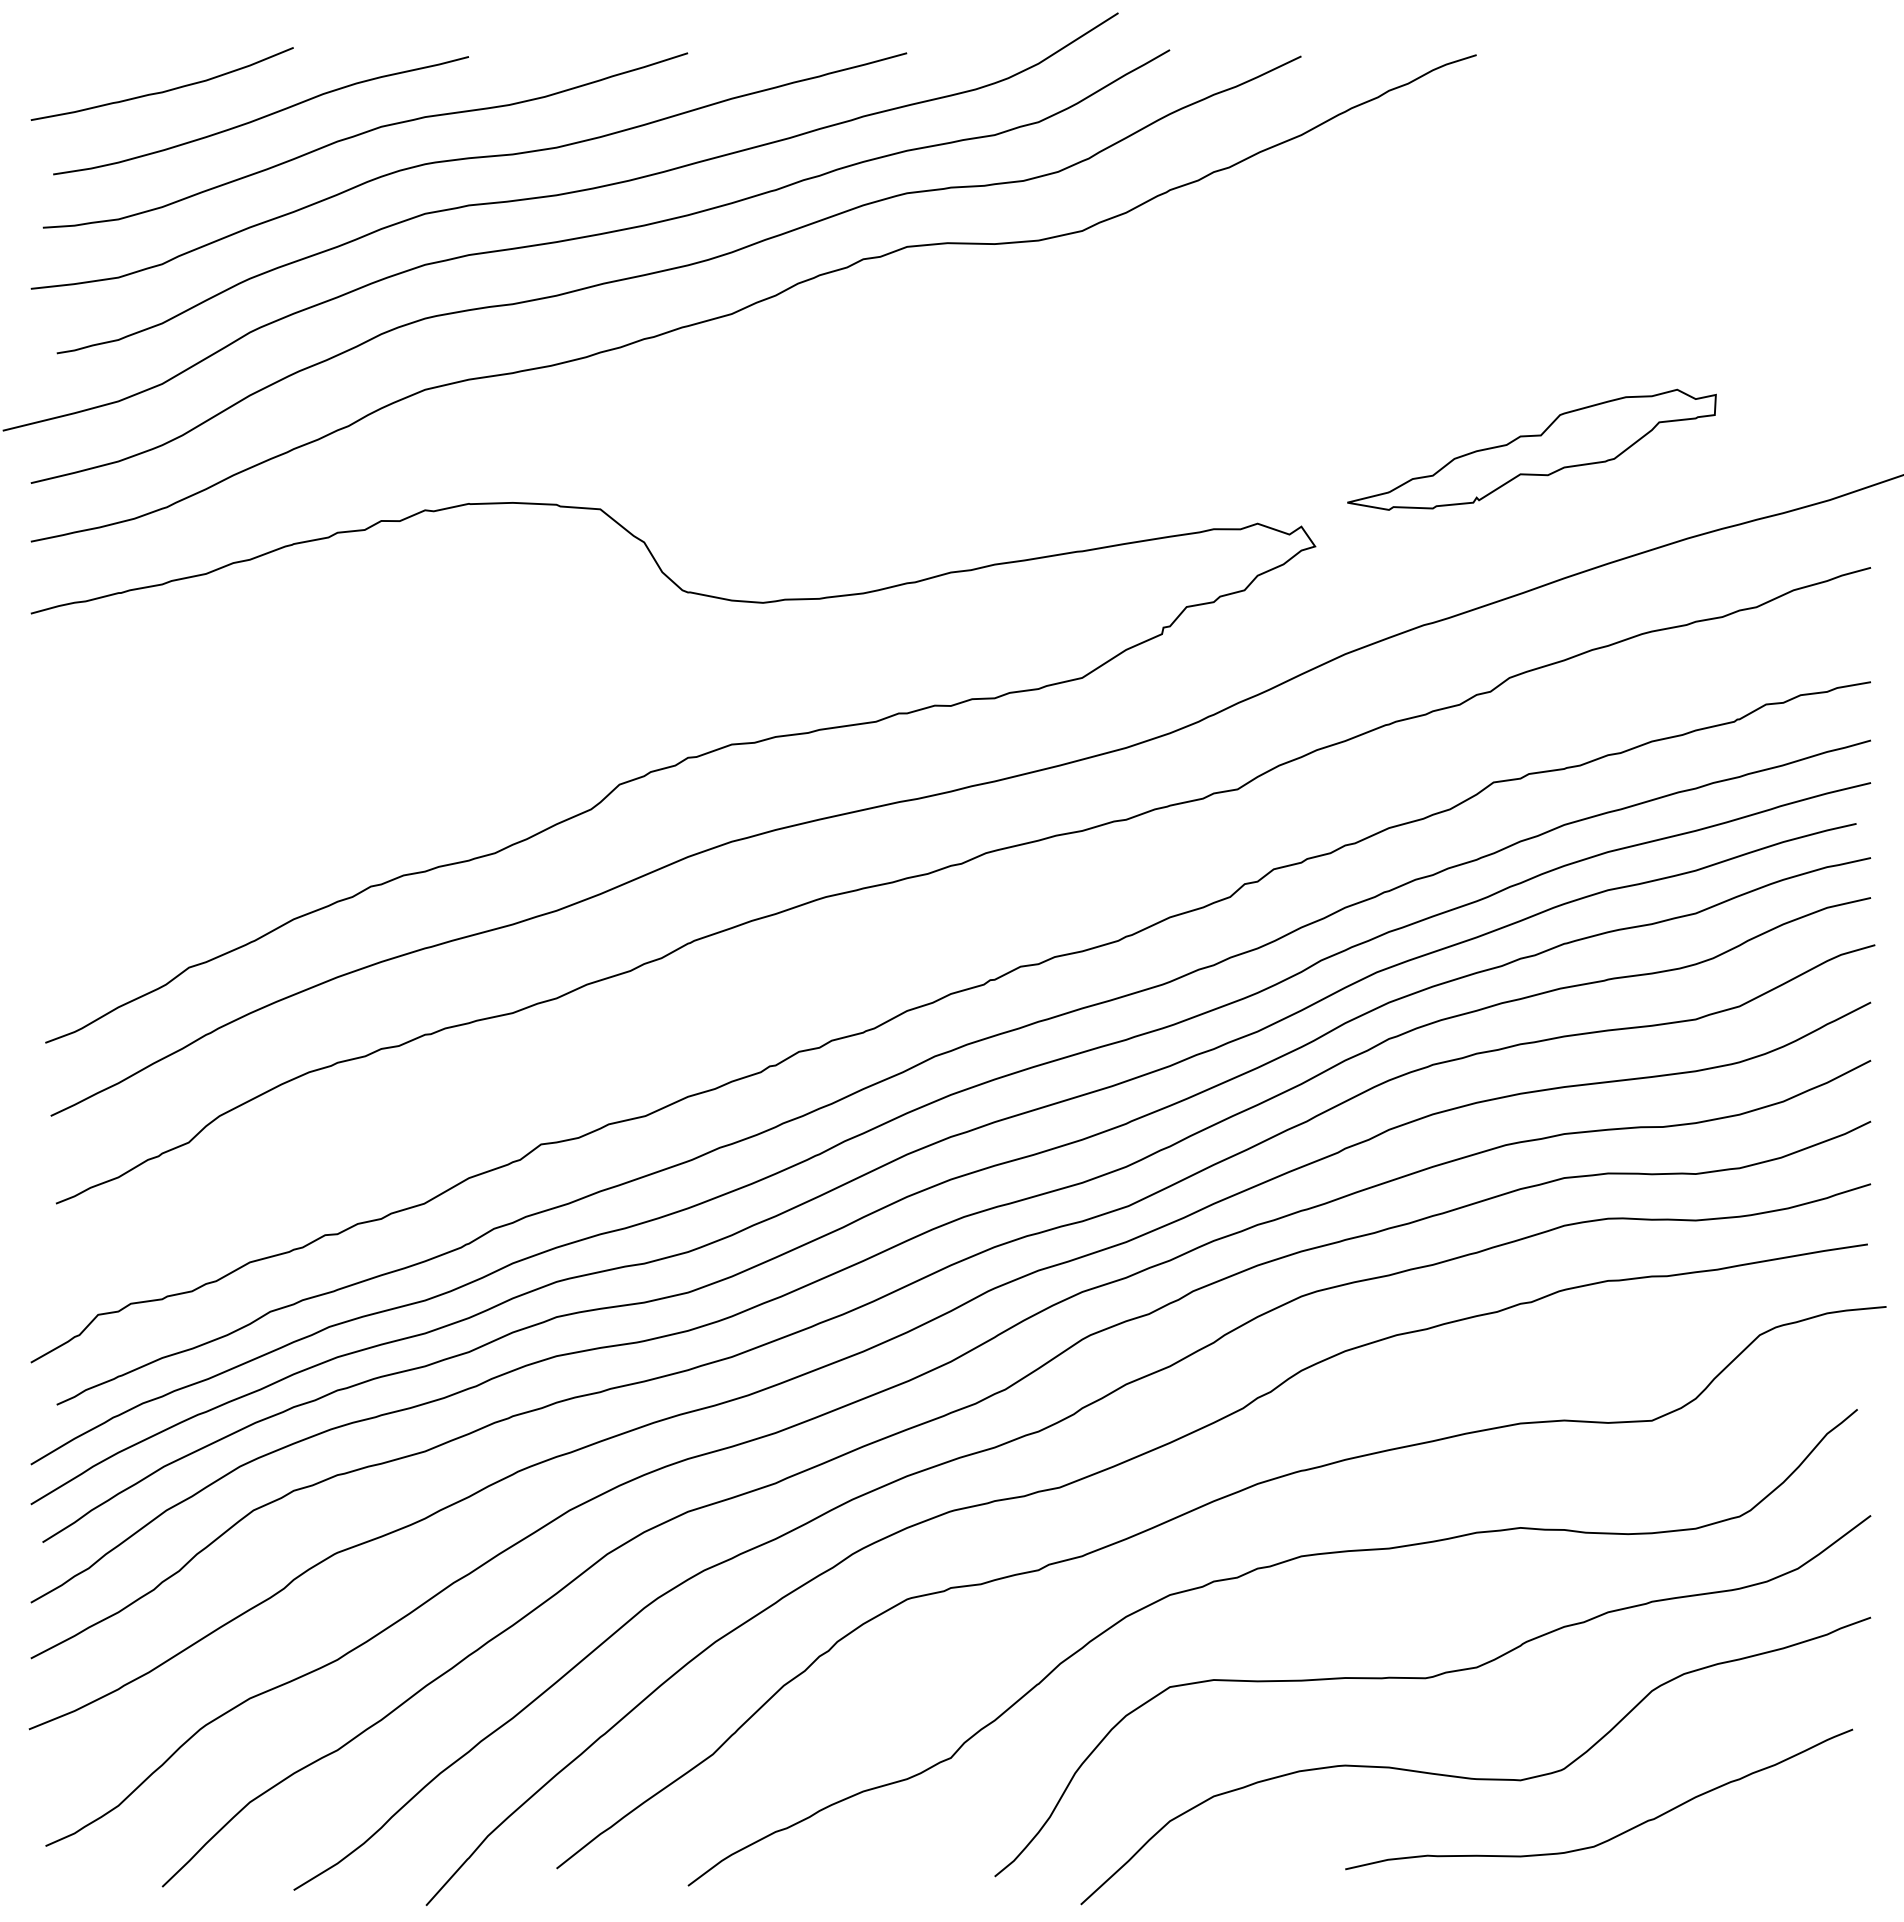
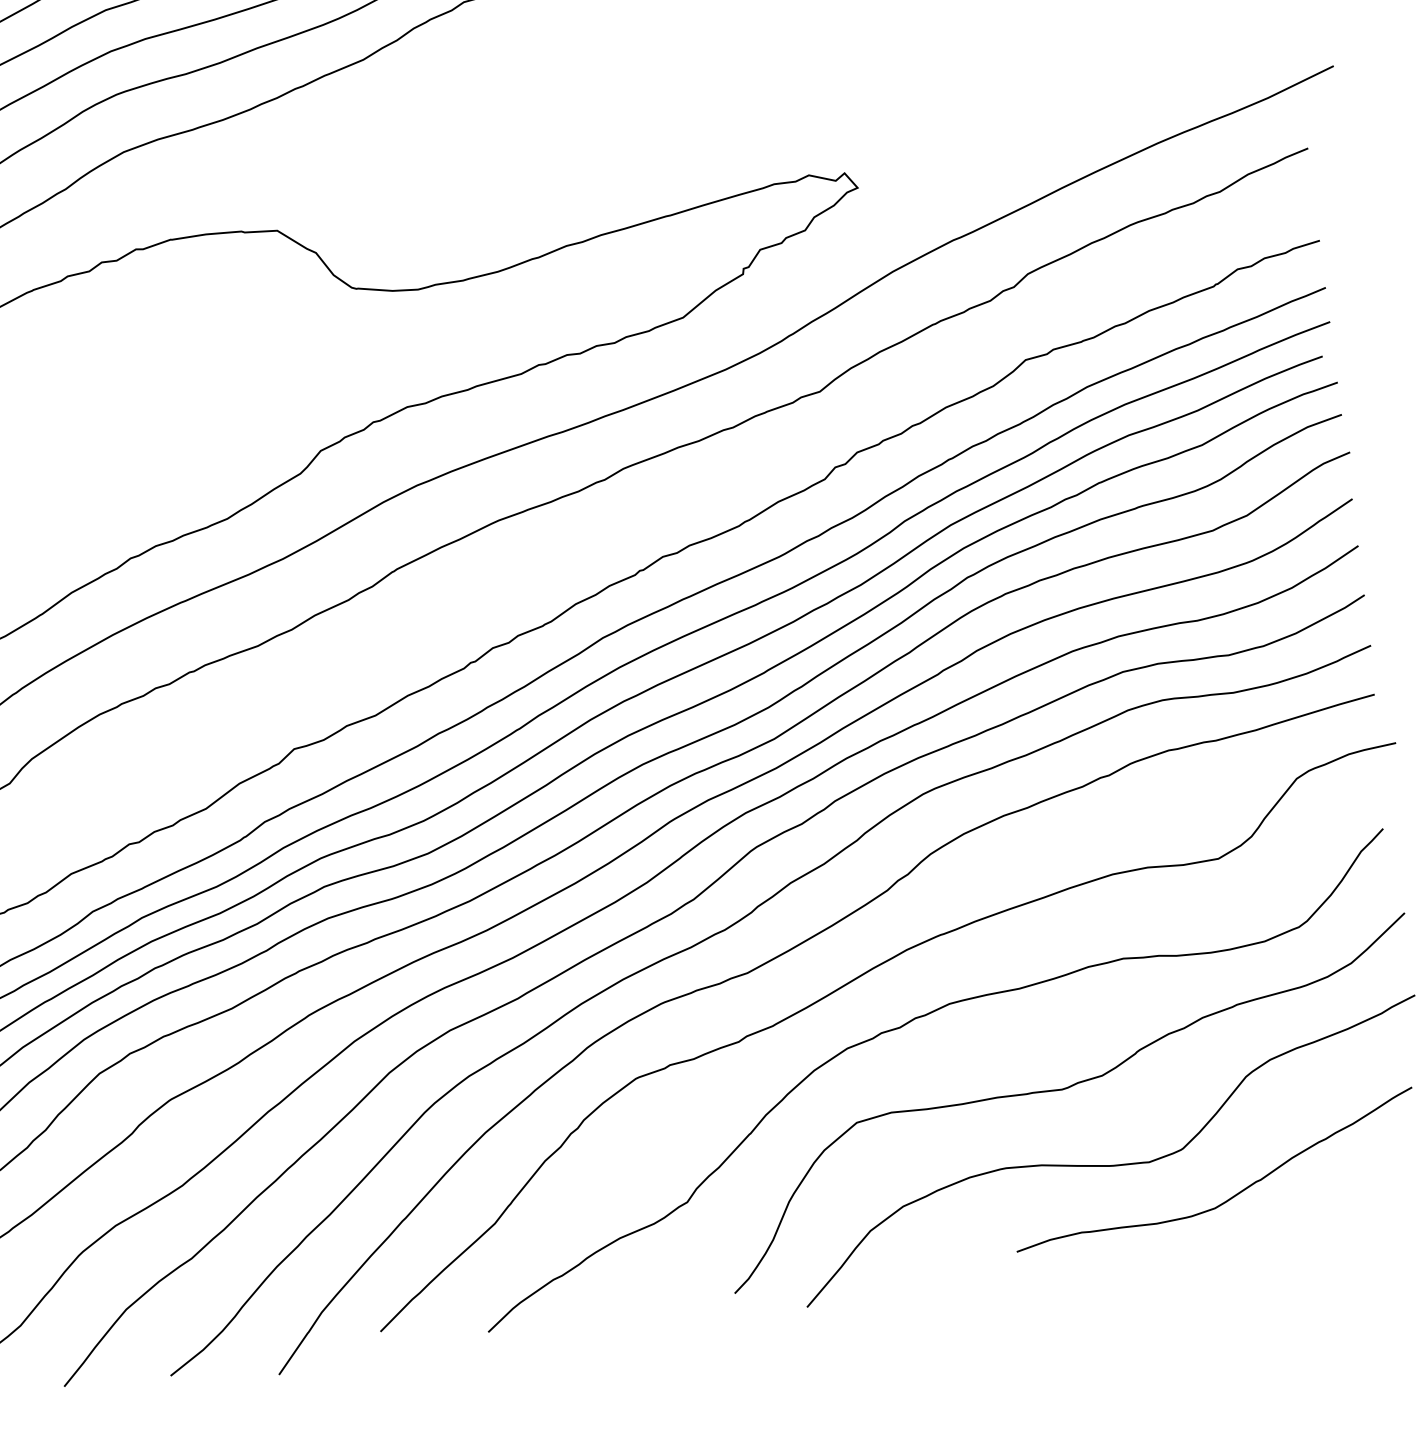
part: (1531, 449) -> (1022, 87), removed

